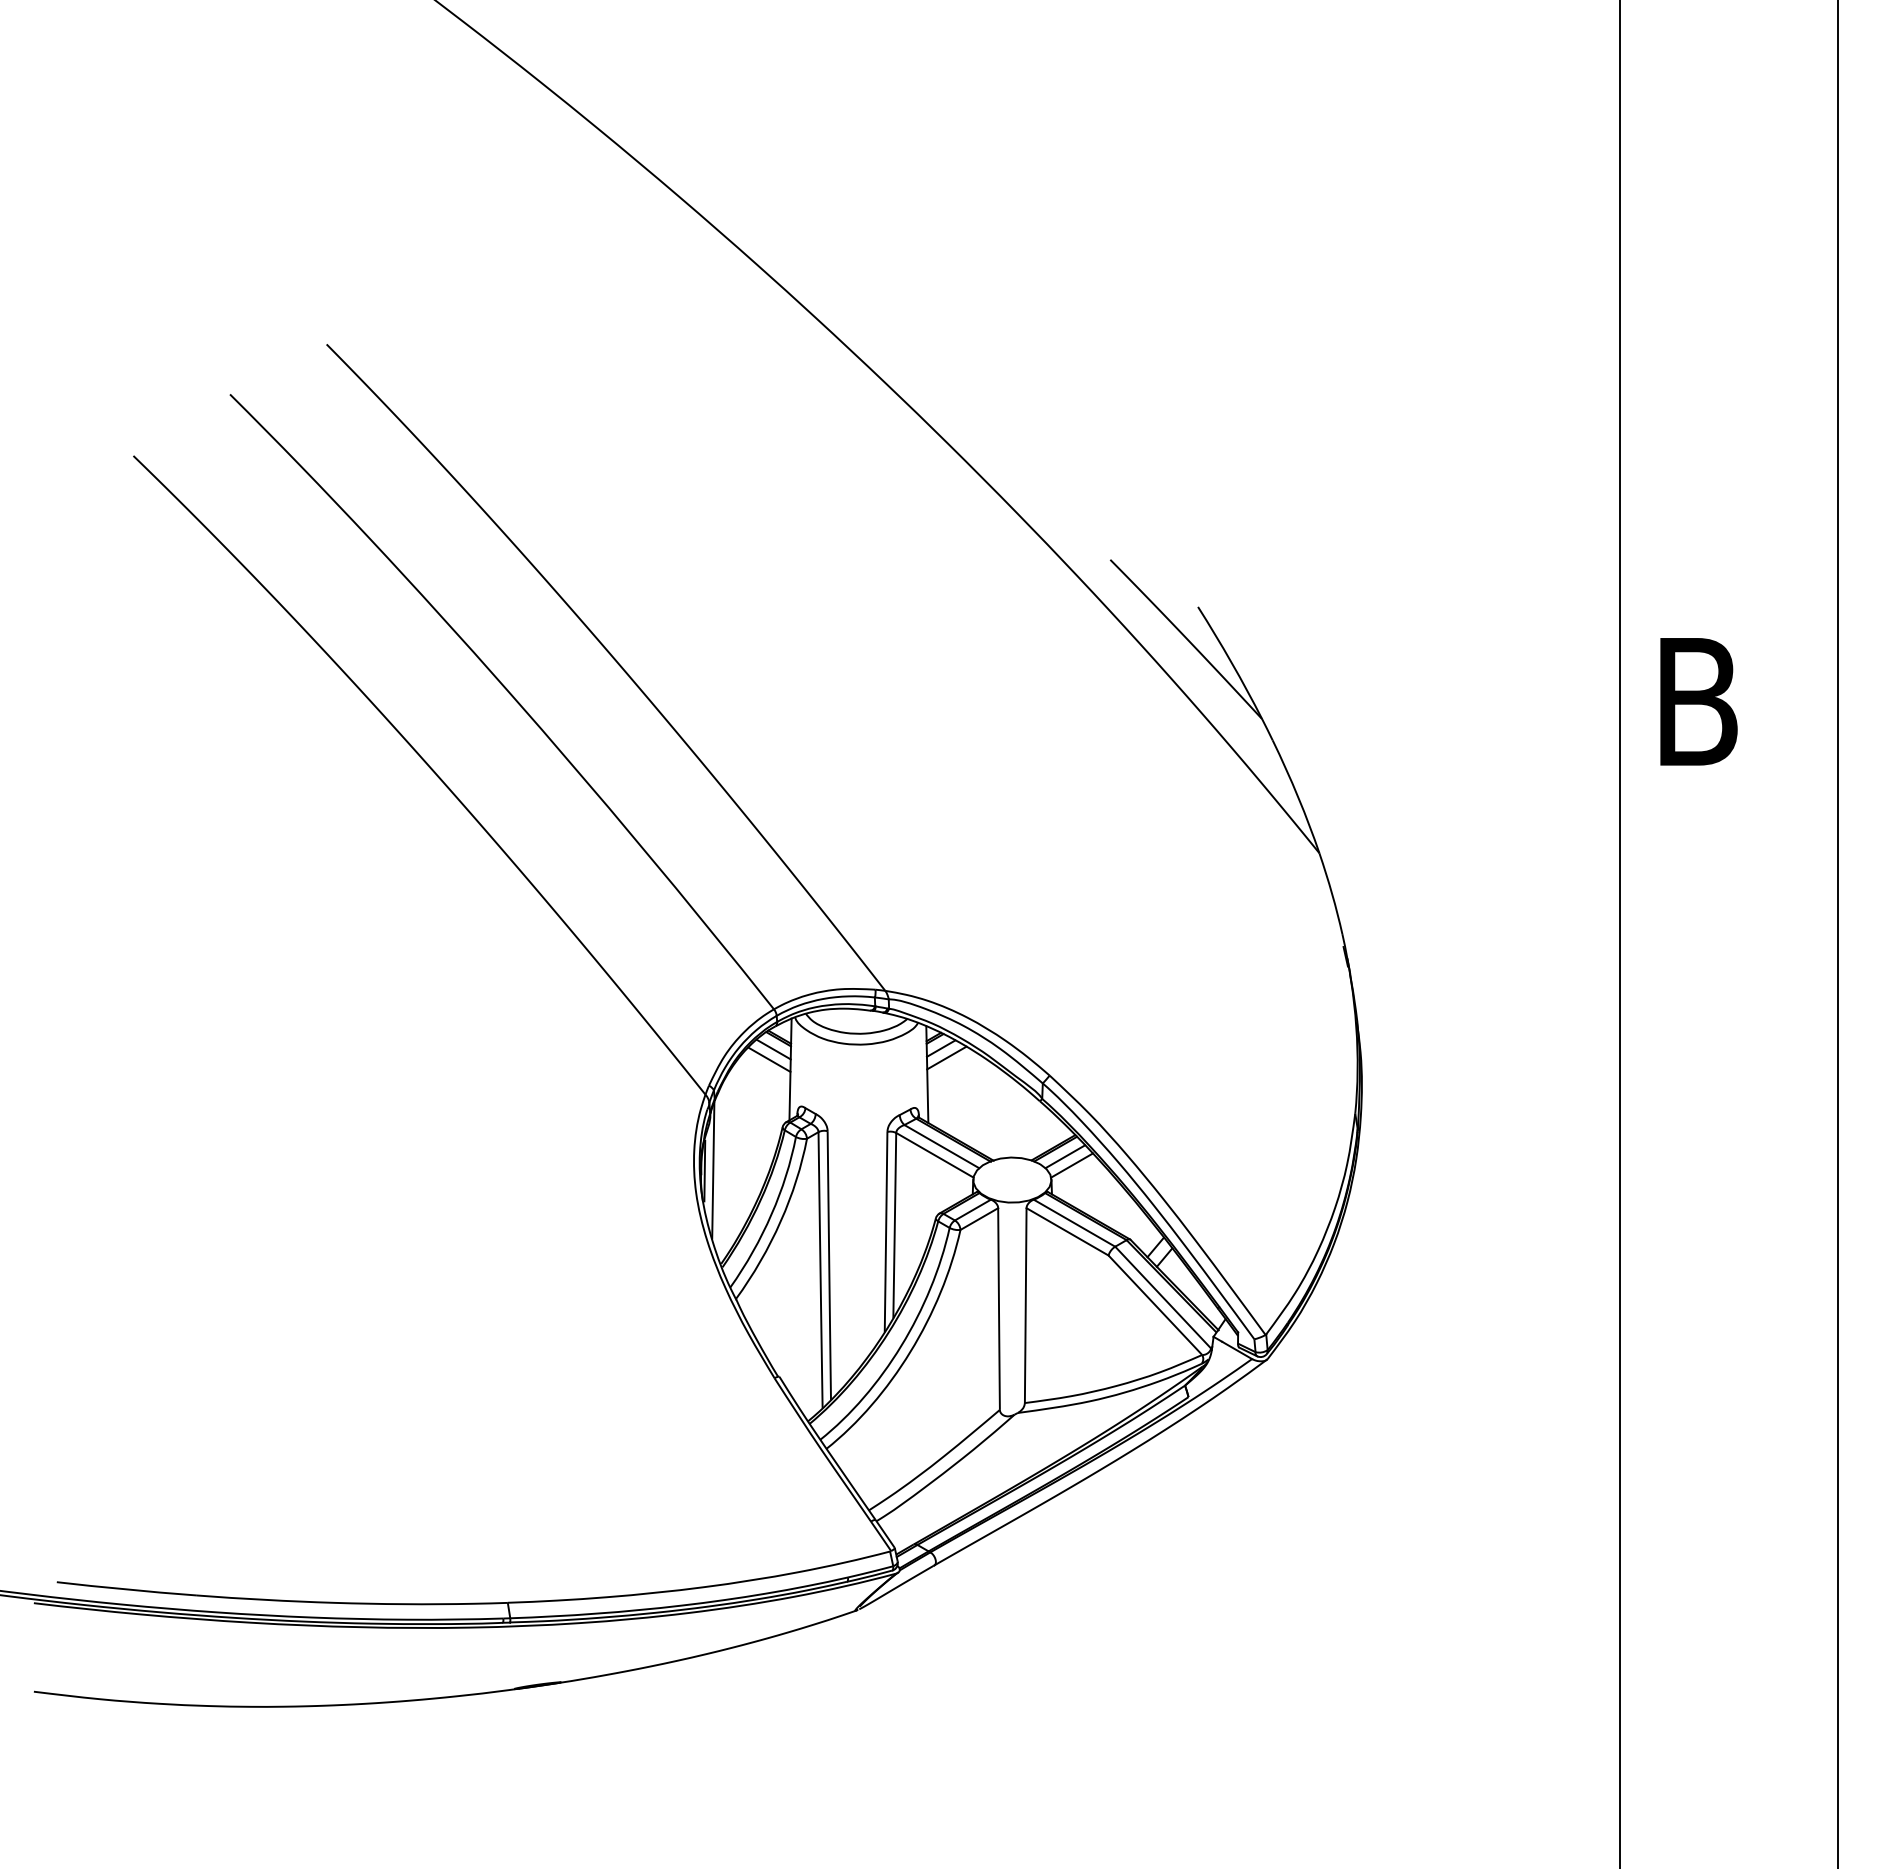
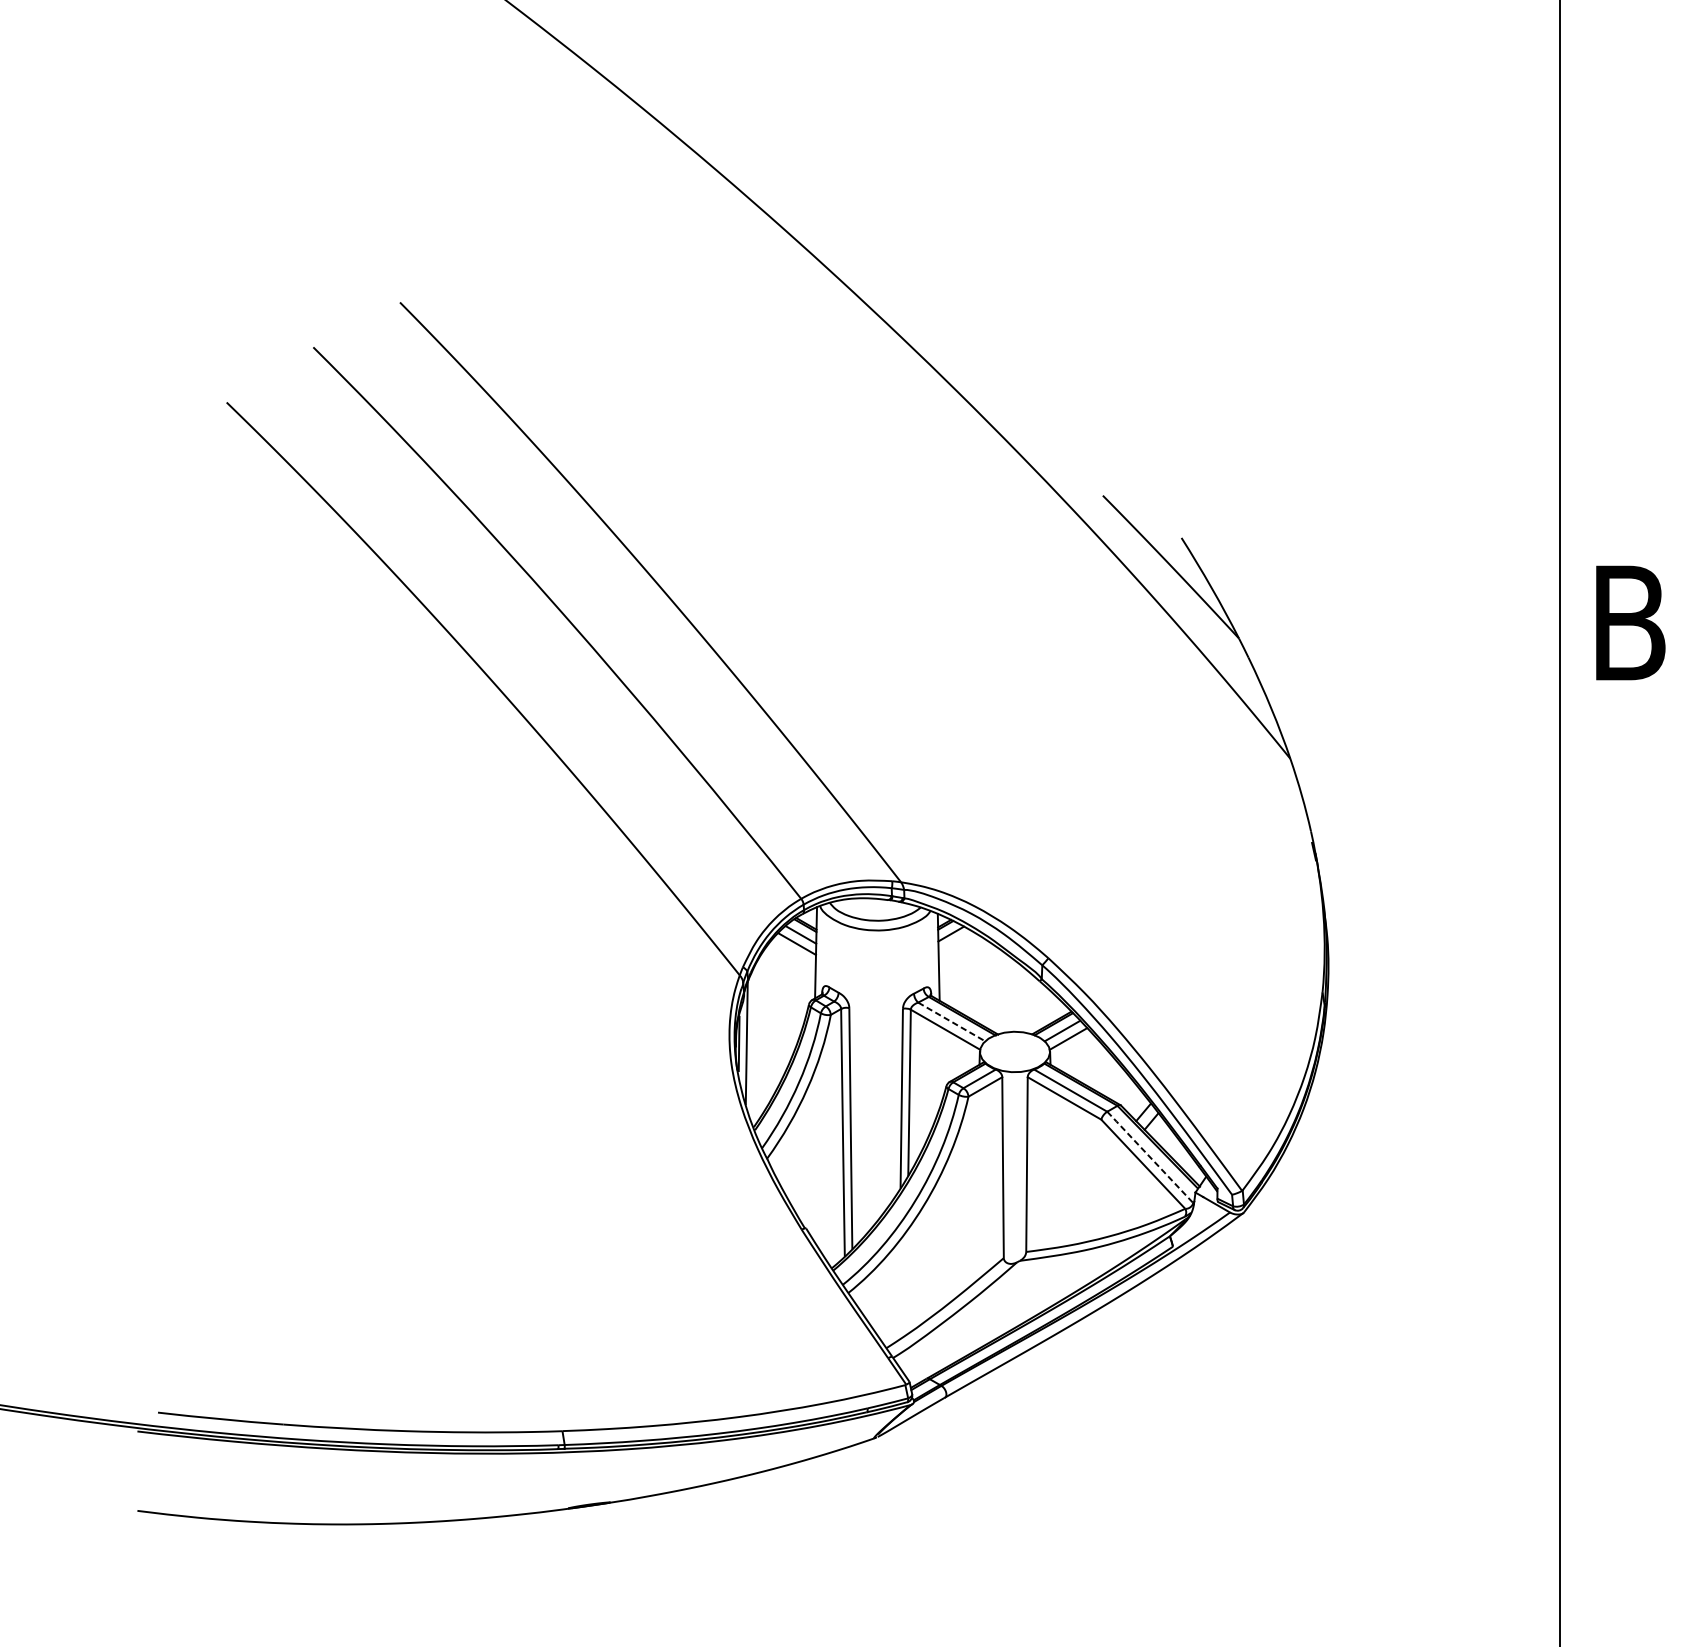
line: (946, 1057) -> (955, 942), removed
line: (942, 1146) -> (952, 1021), solid -> dashed
line: (1163, 1297) -> (1150, 1157), solid -> dashed

